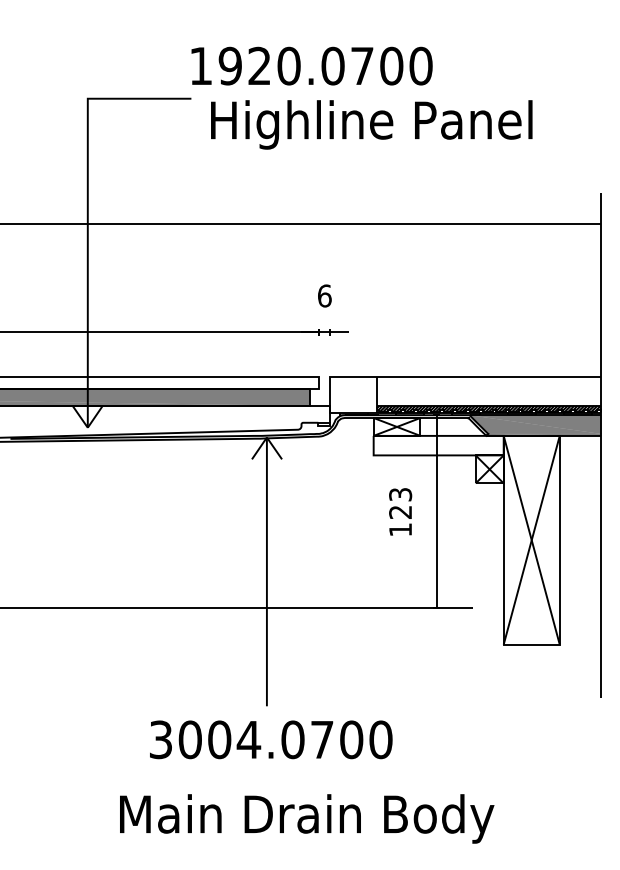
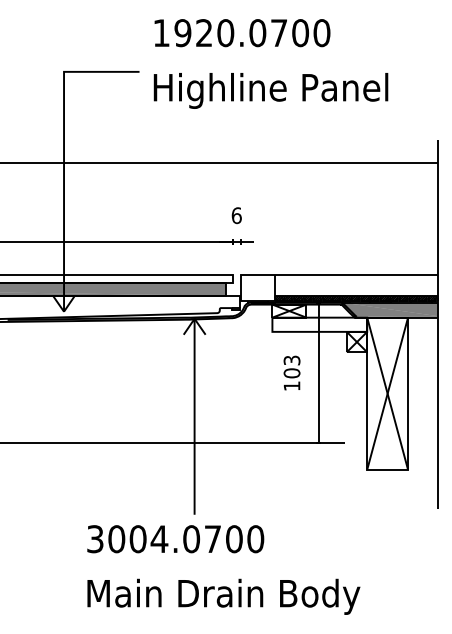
text: (312, 66) -> (242, 33), moved
text: (399, 512) -> (291, 373), 123 -> 103
text: (270, 740) -> (175, 539), moved

